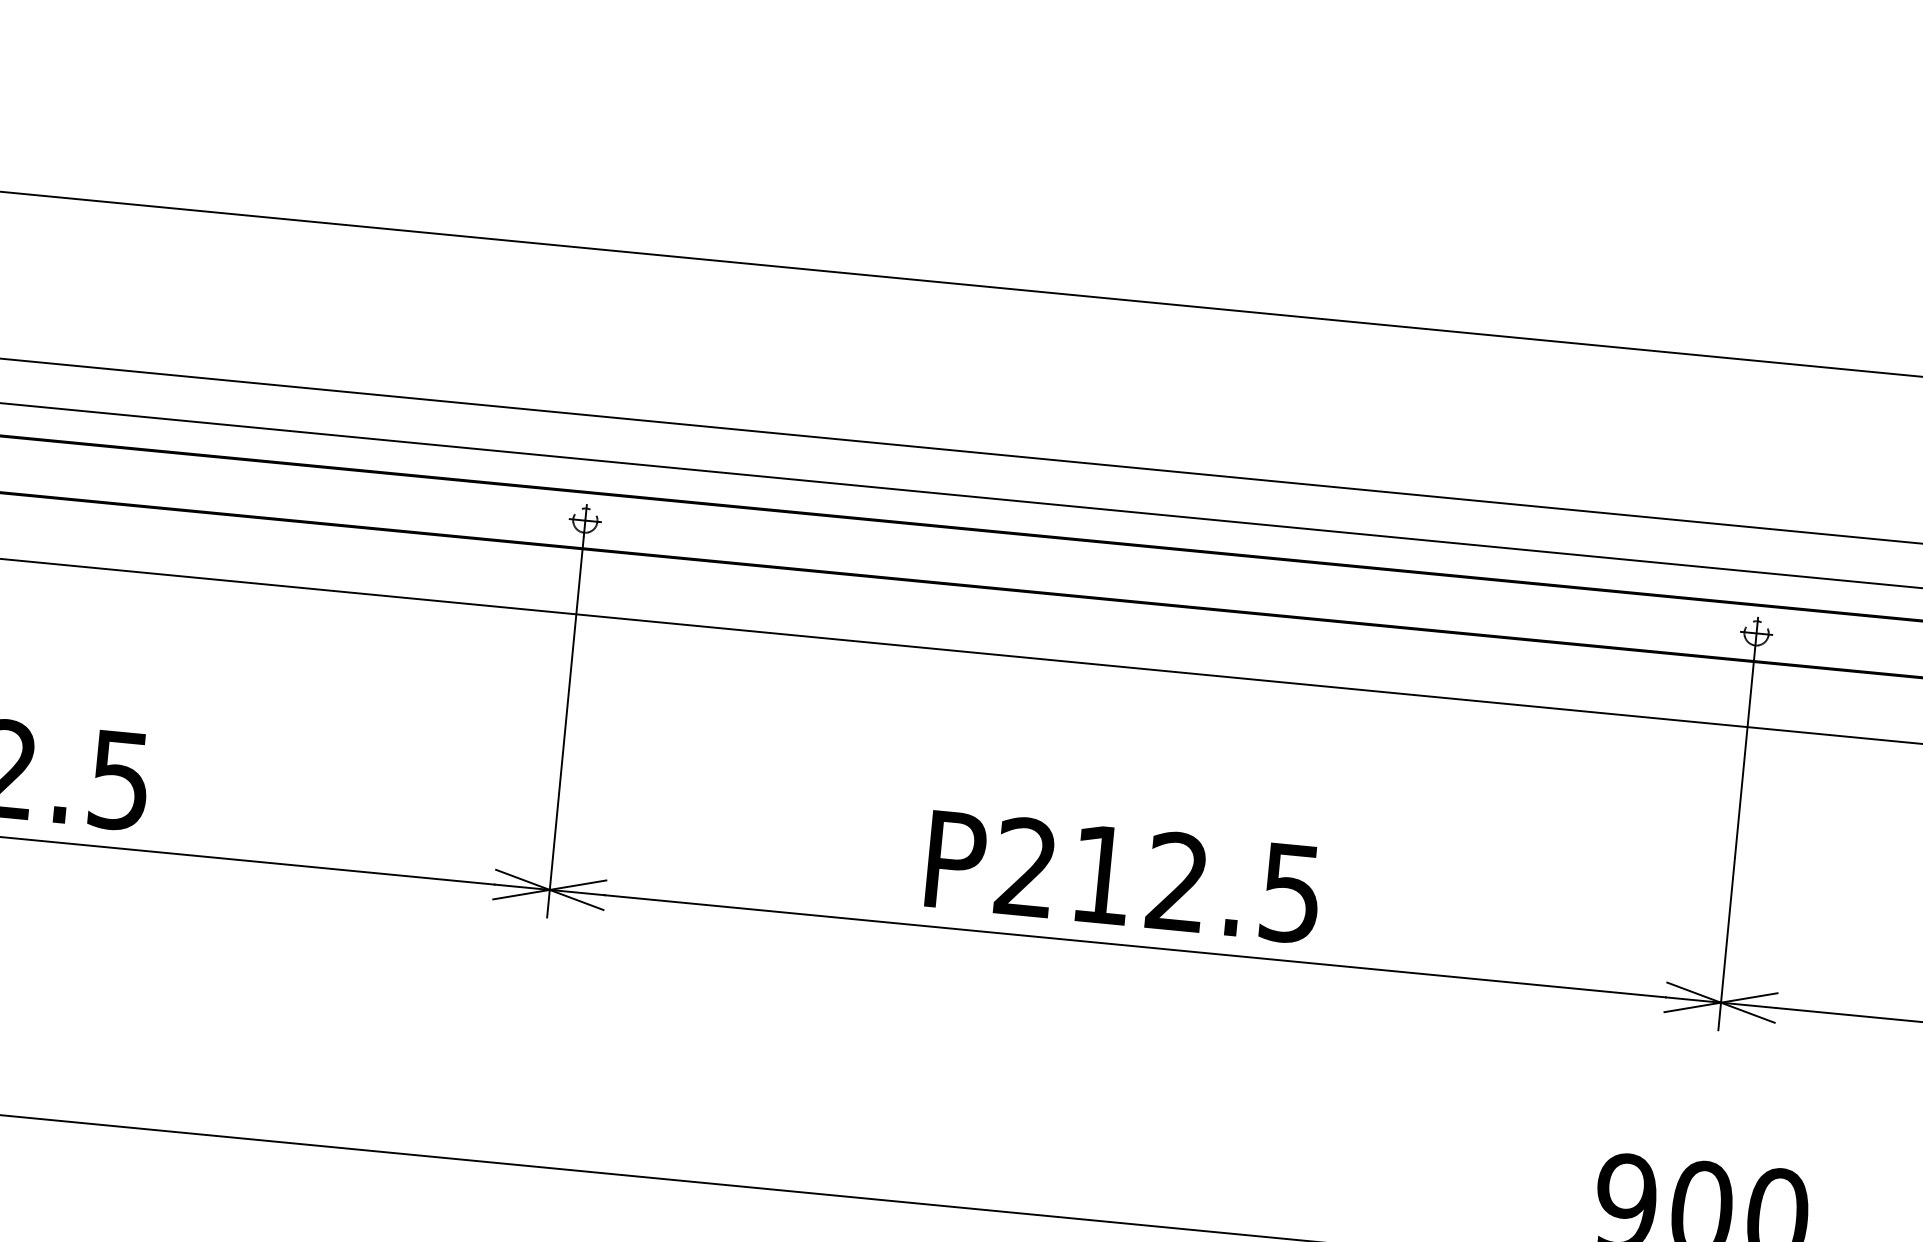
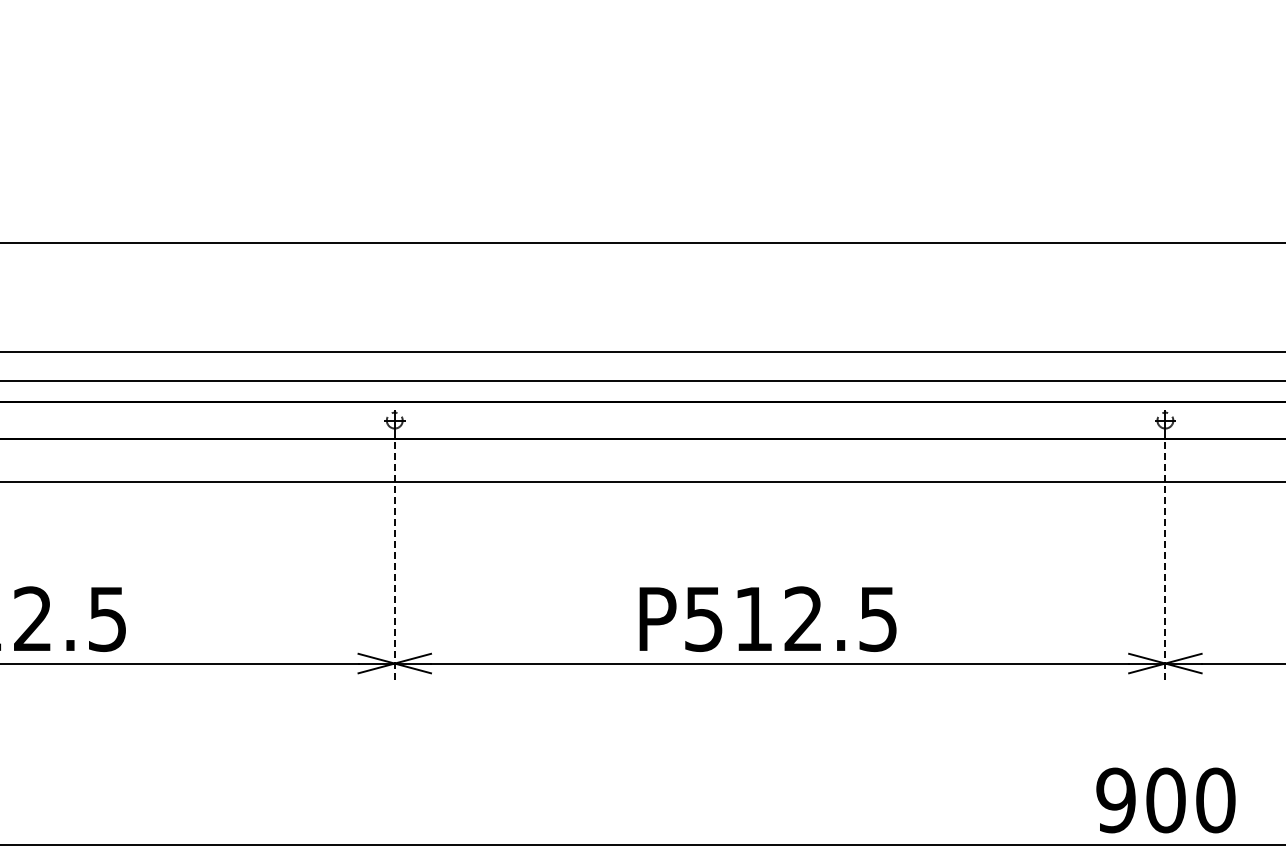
line: (564, 728) -> (394, 557), solid -> dashed
line: (1736, 841) -> (1165, 557), solid -> dashed
text: (1025, 868) -> (703, 619), P212.5 -> P512.5

